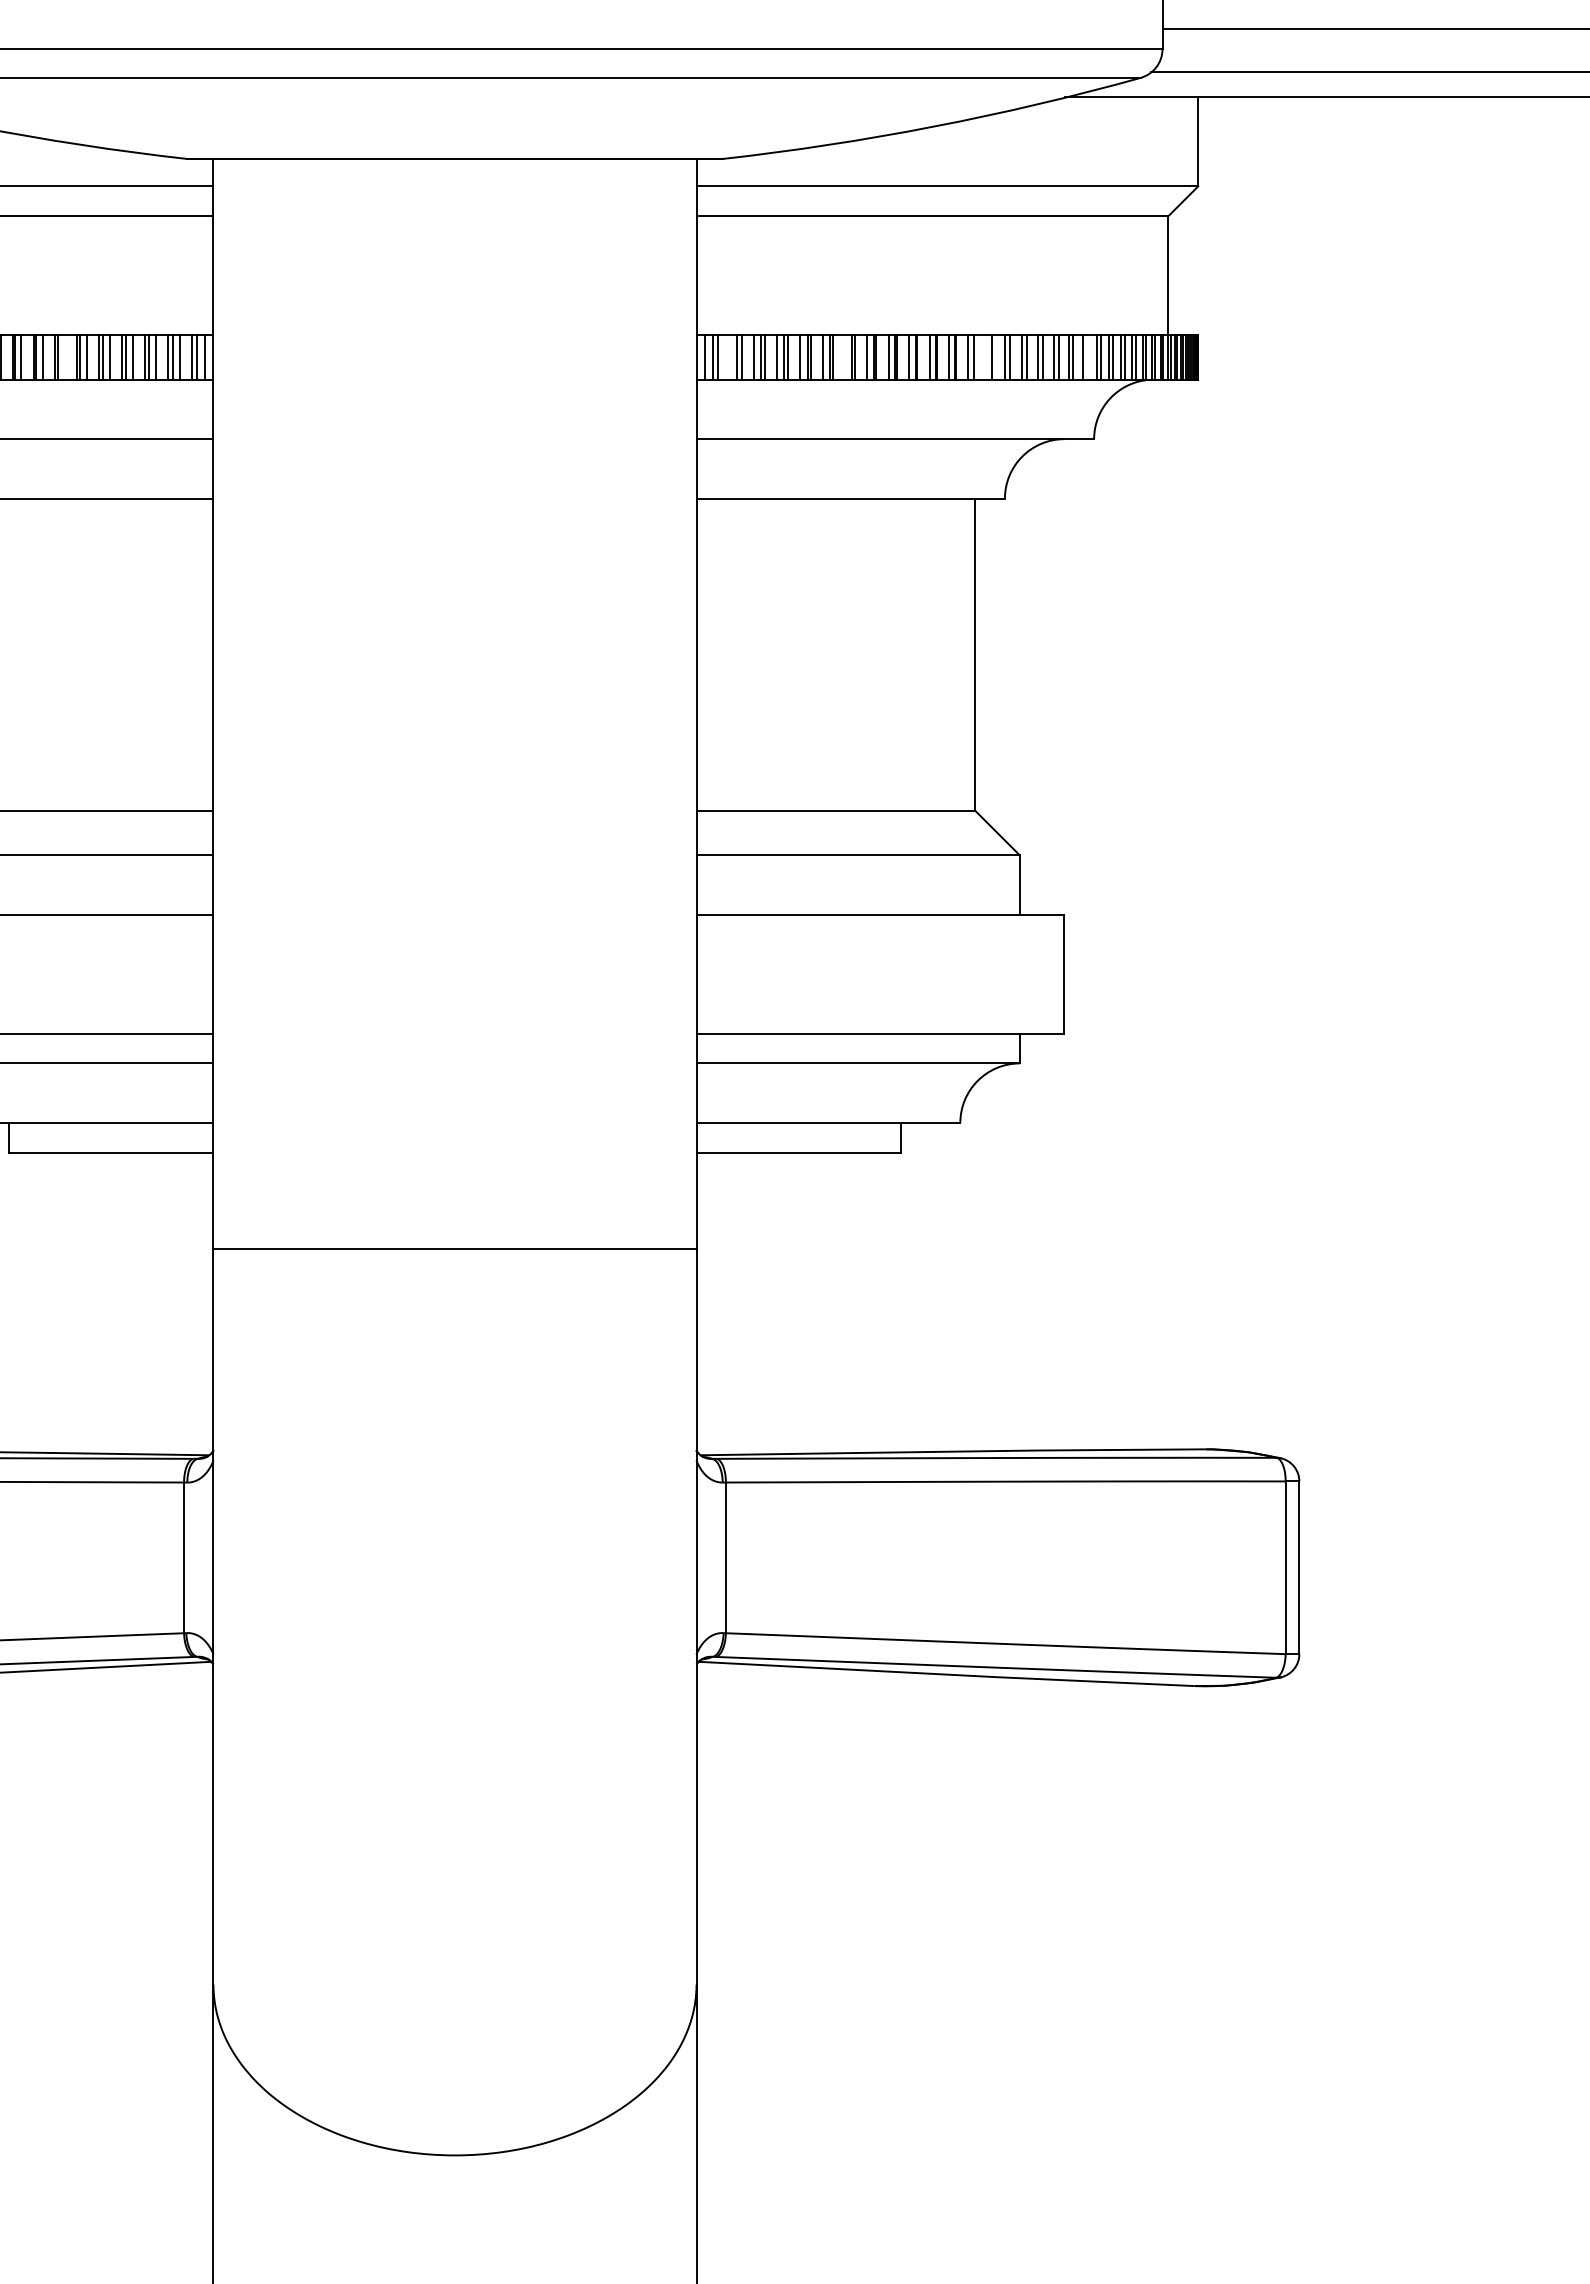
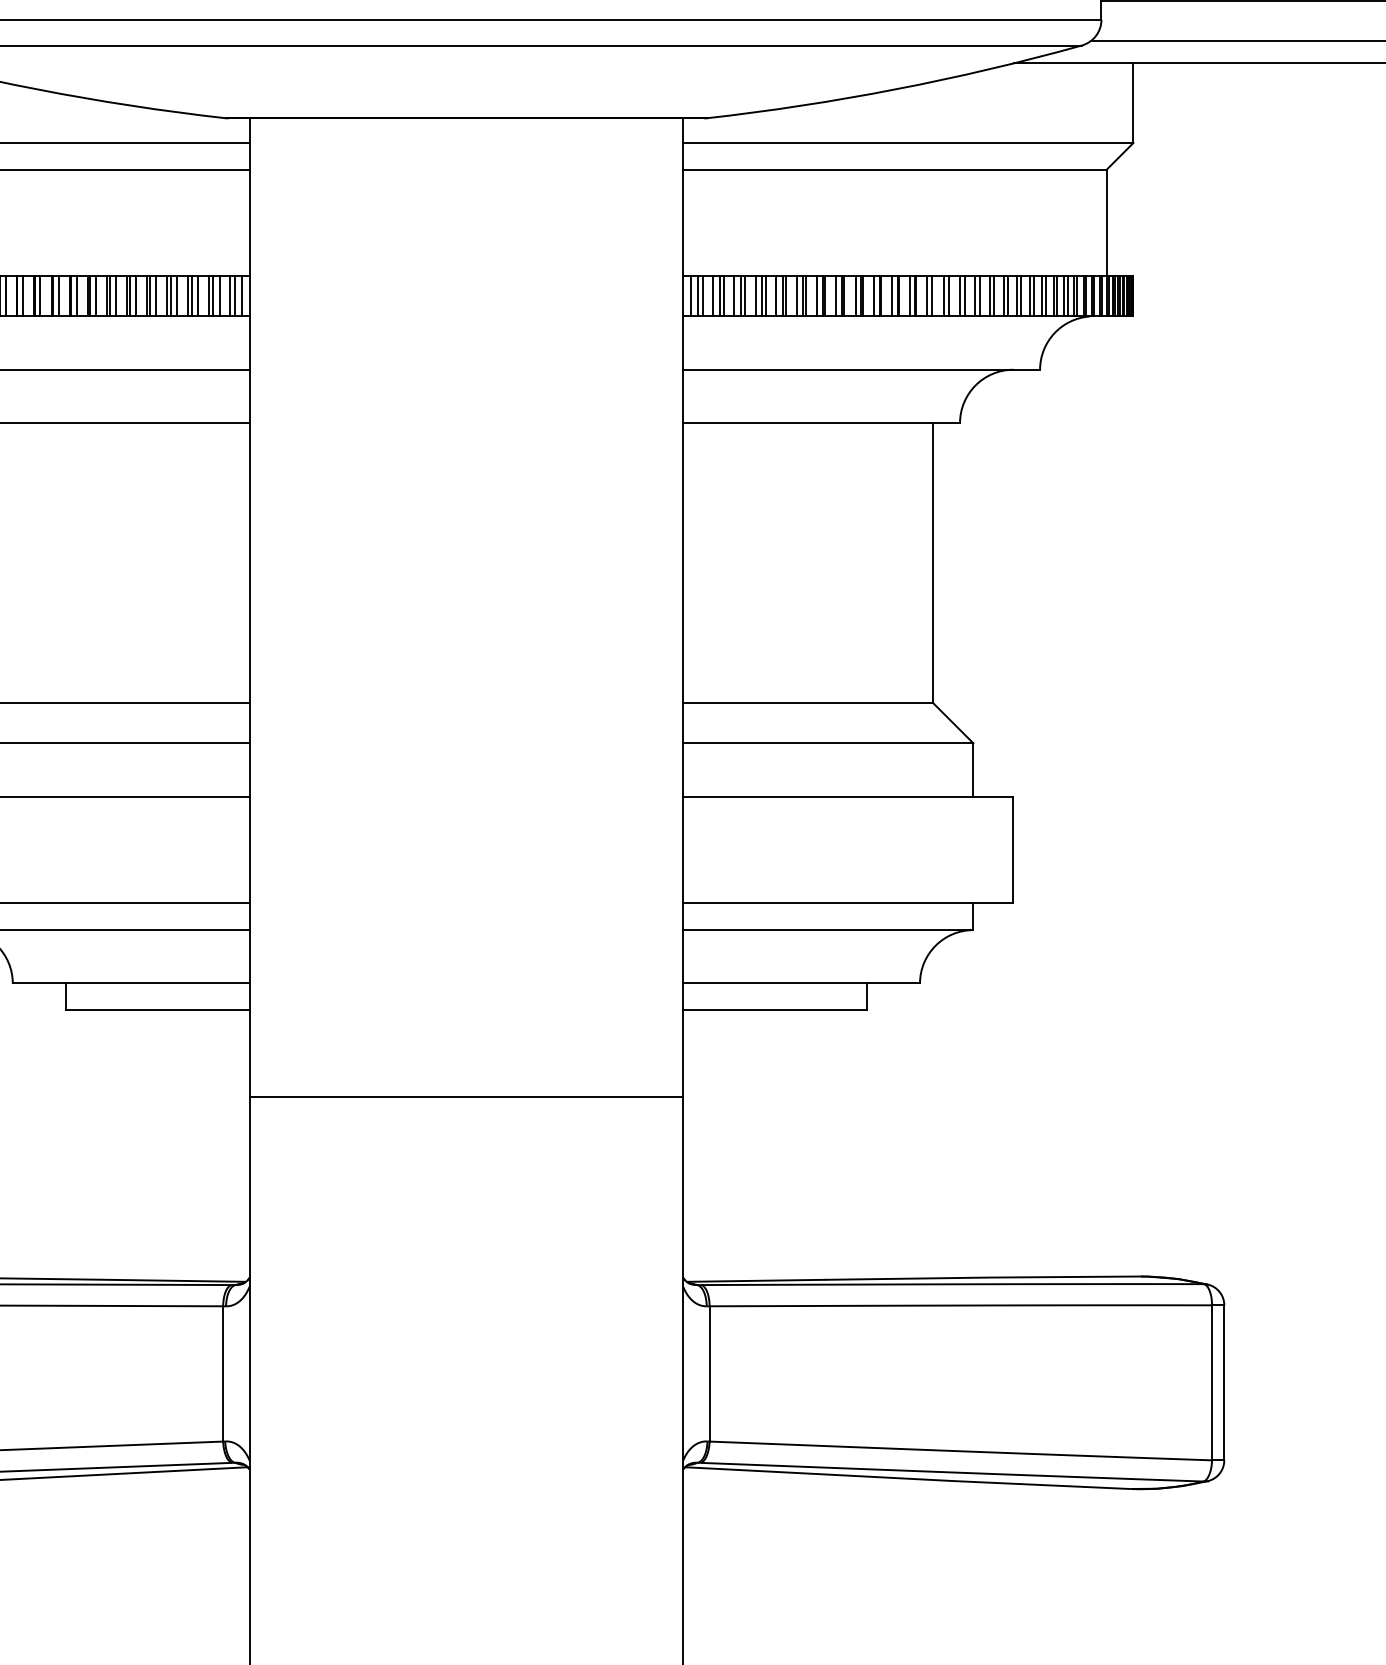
line: (64, 357) -> (115, 296), added
line: (729, 357) -> (712, 296), added
line: (845, 357) -> (816, 296), added
line: (986, 357) -> (943, 296), added
line: (1087, 357) -> (1034, 296), added

